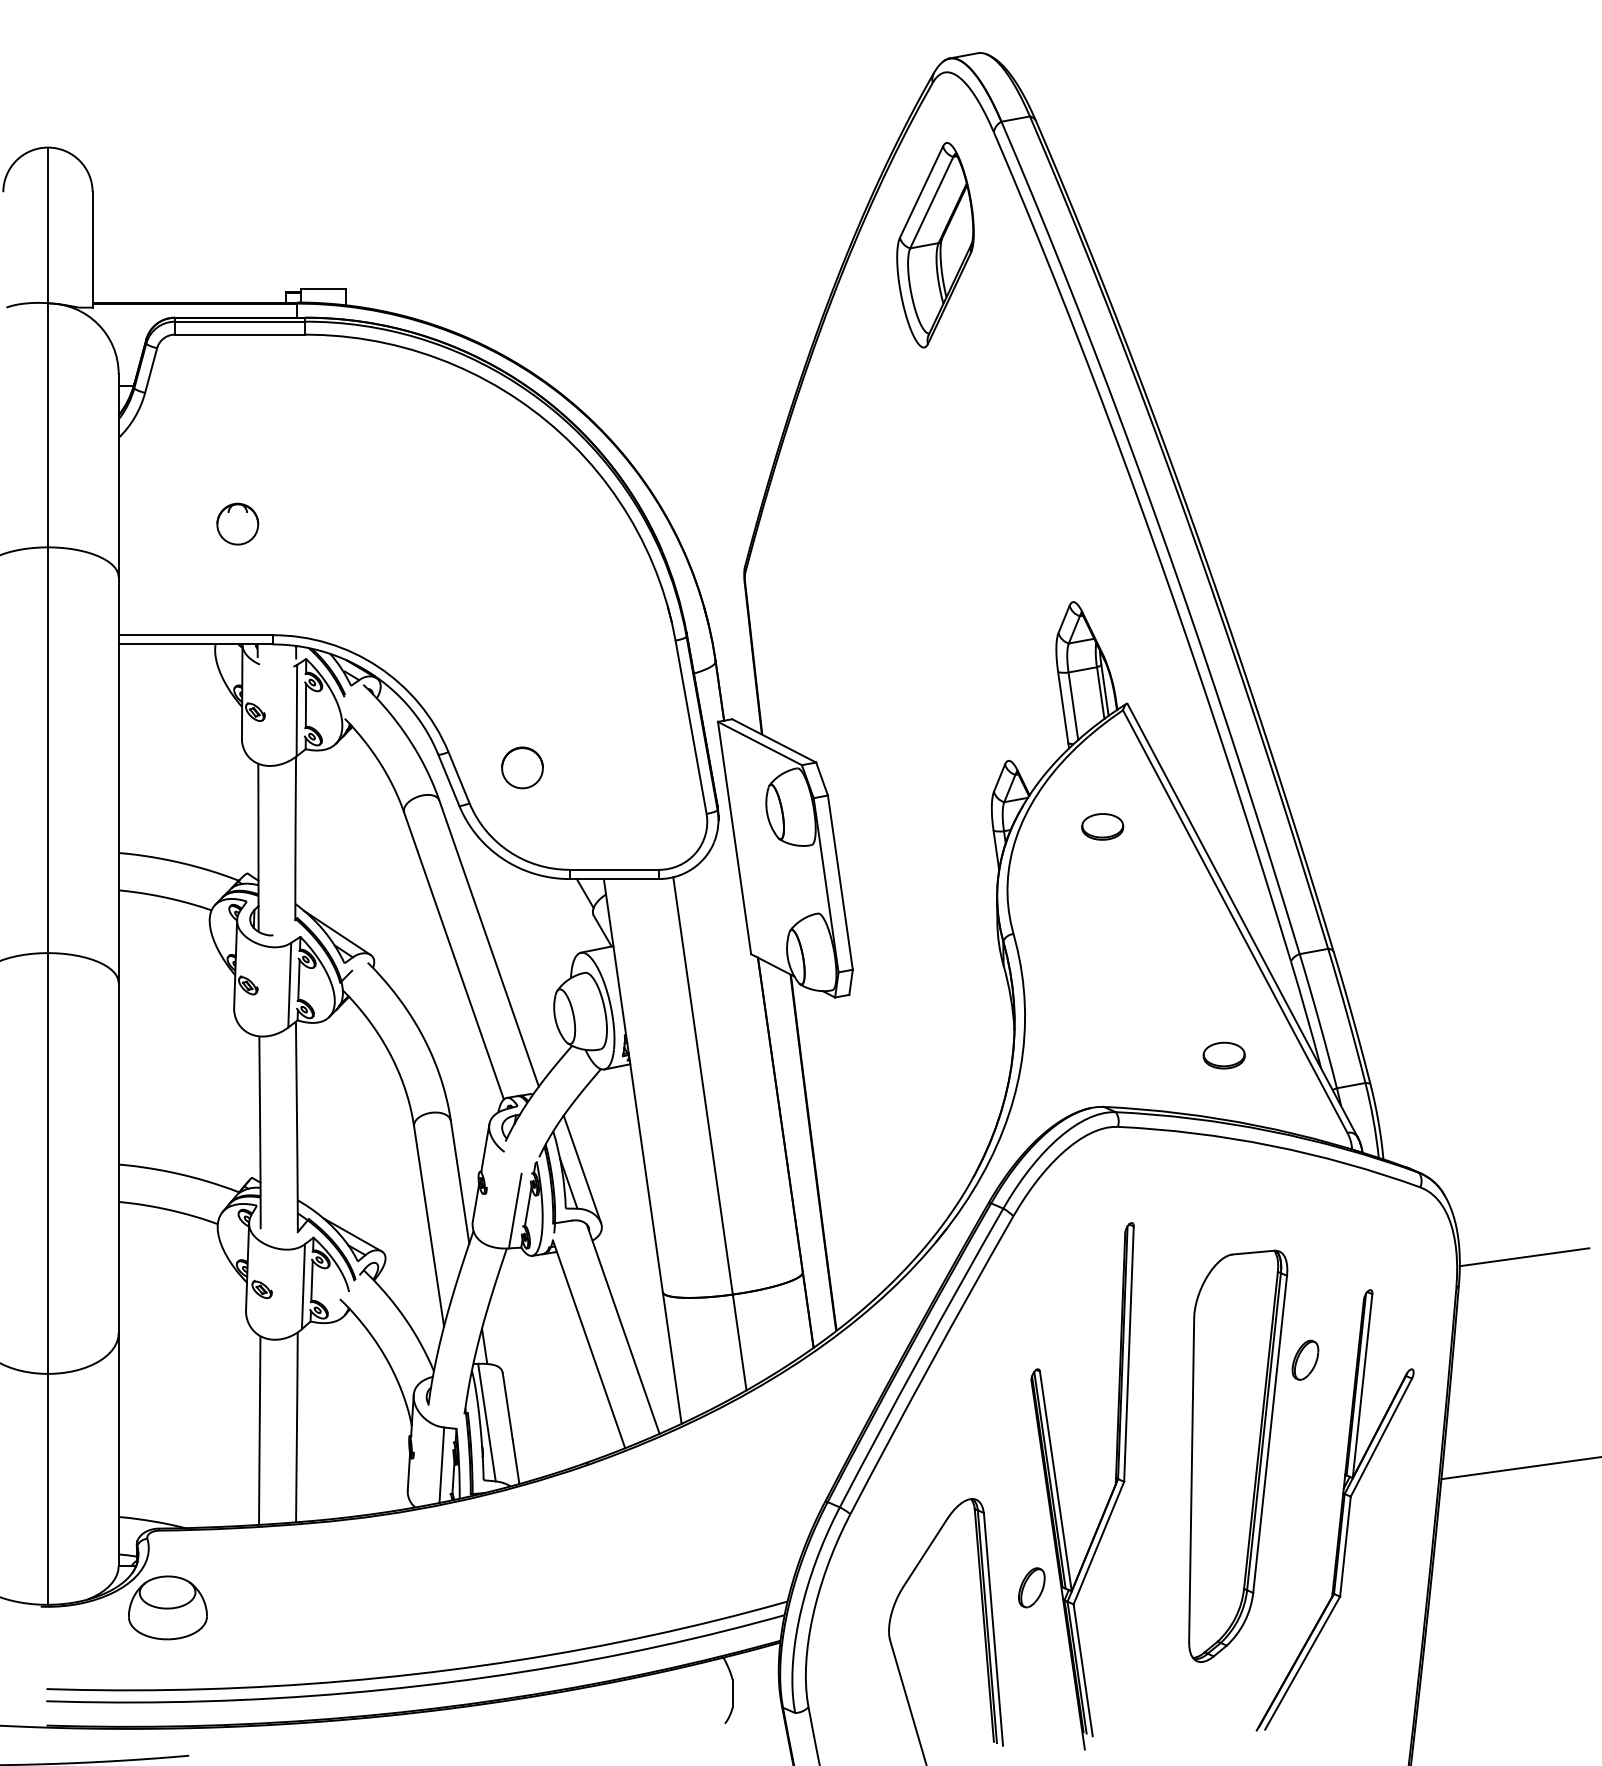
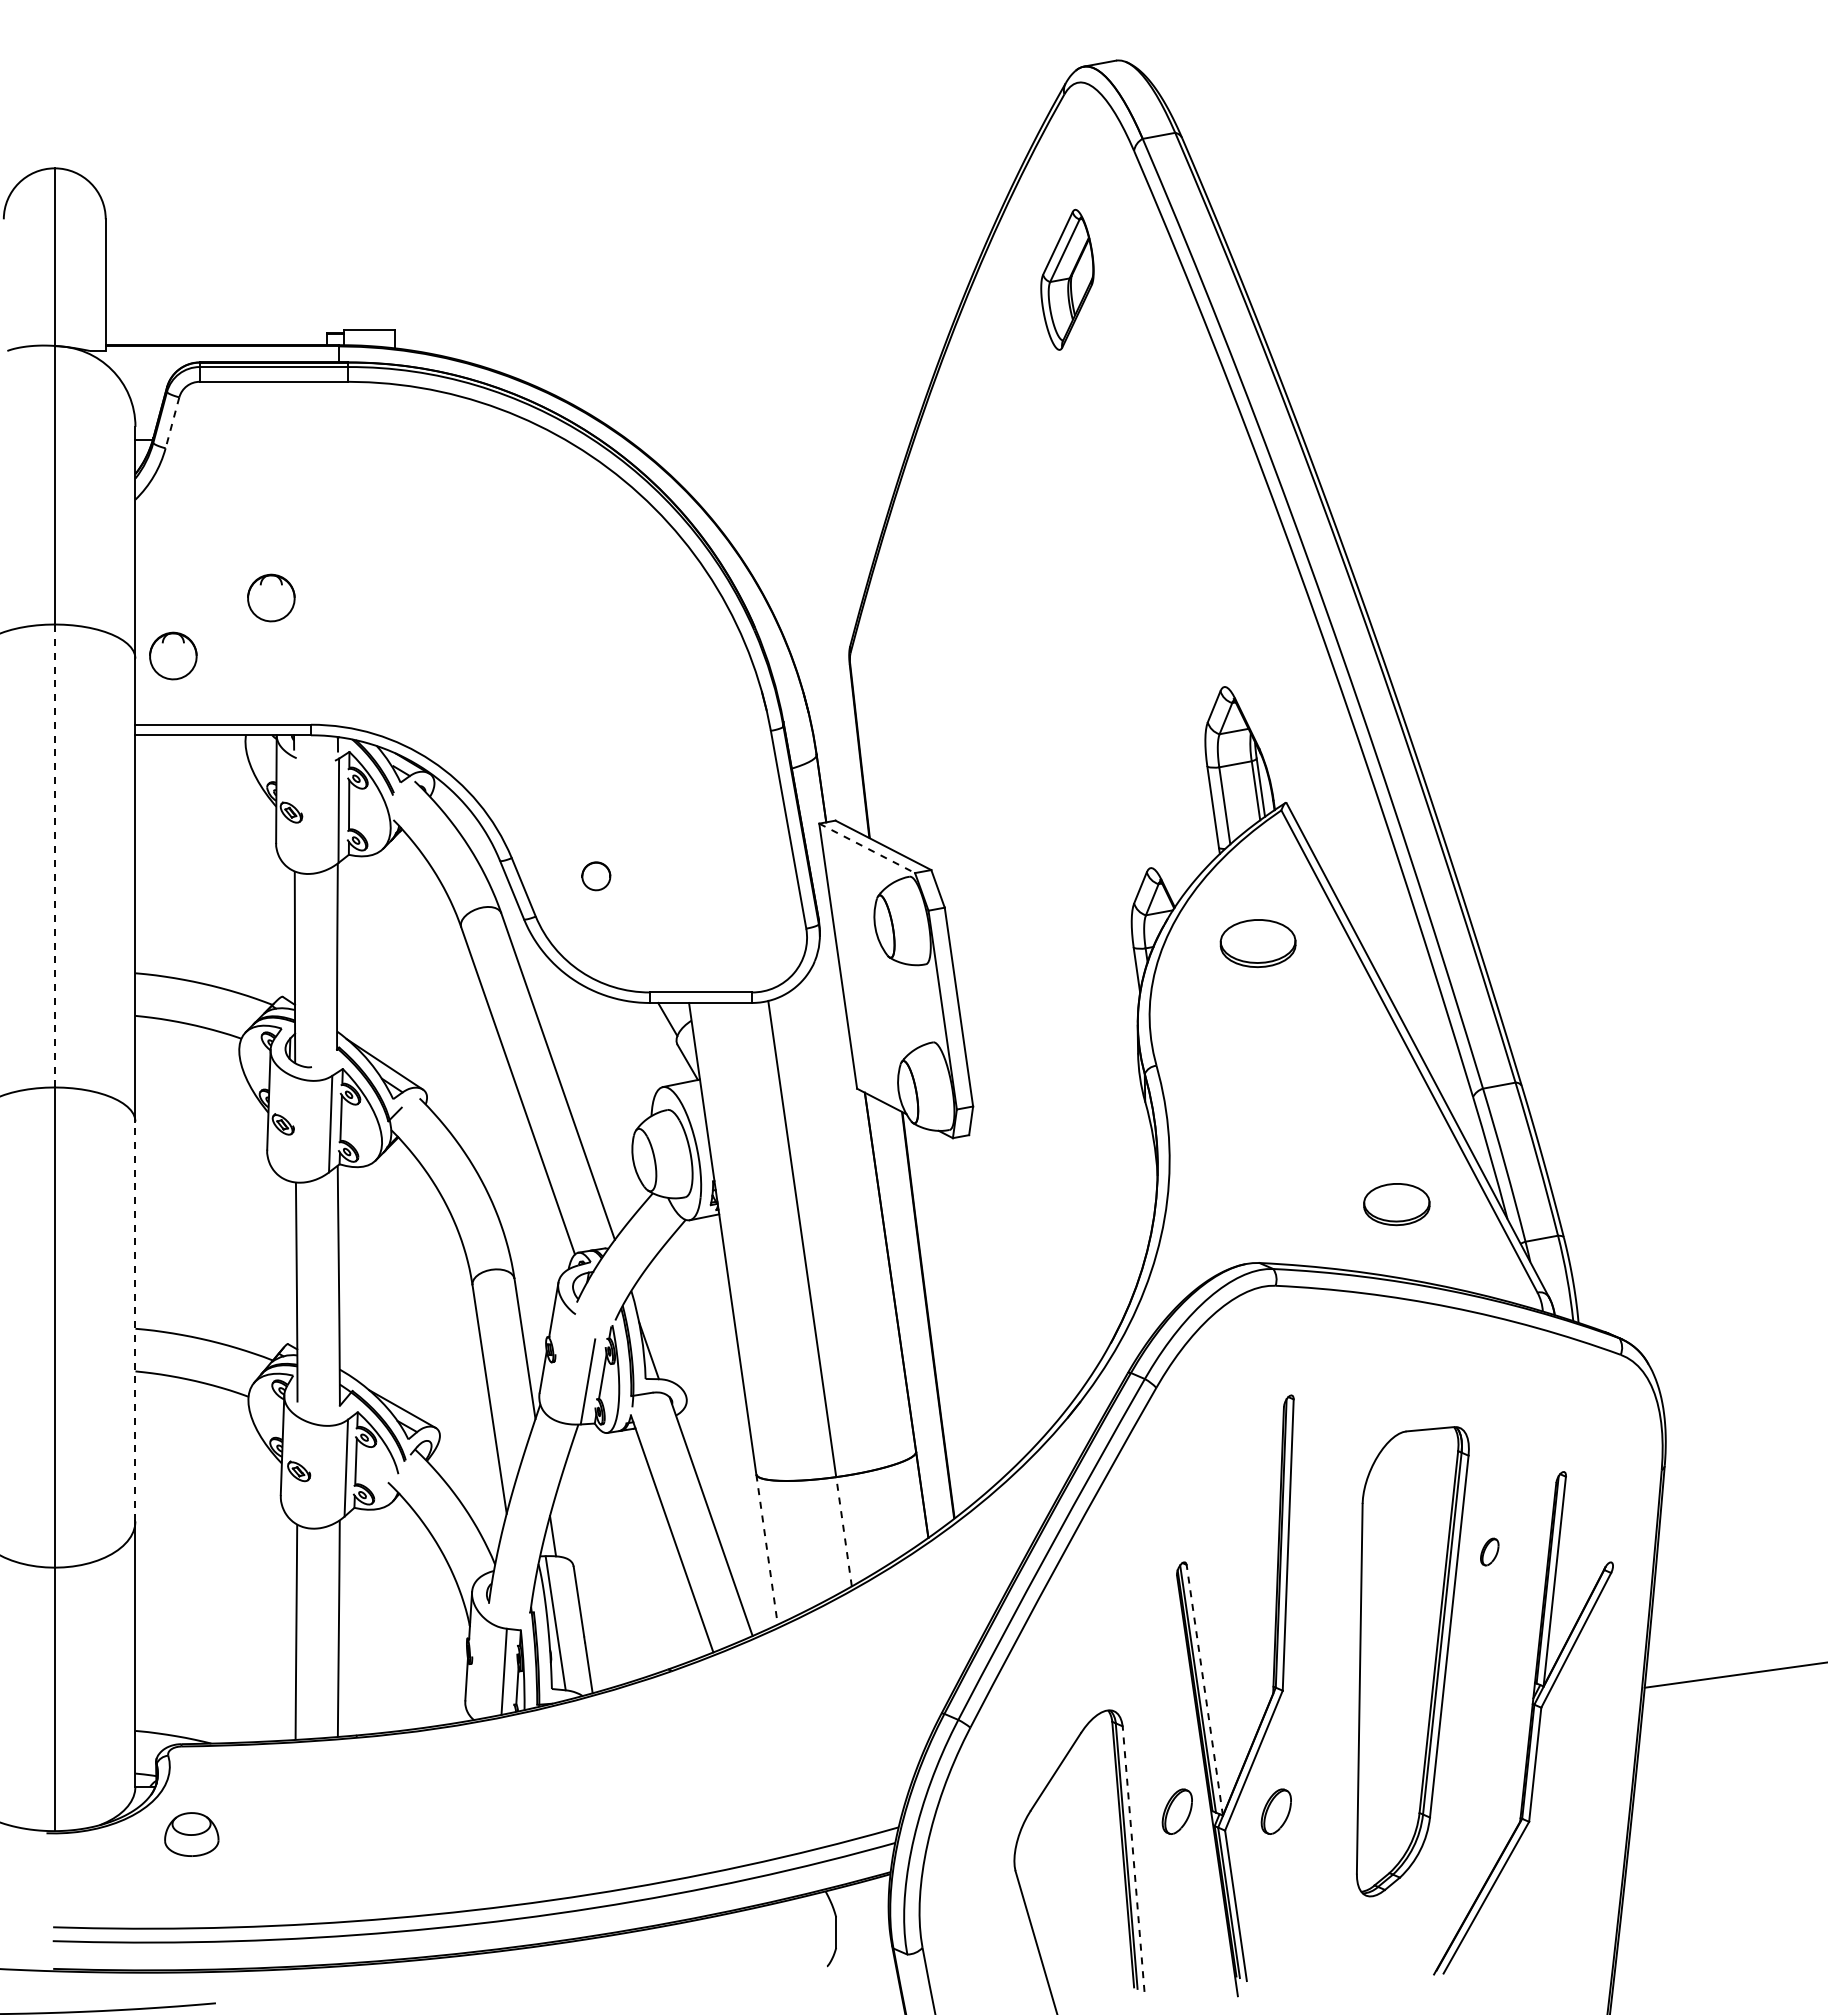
part: (935, 244) -> (1067, 279), size x0.6
line: (151, 371) -> (172, 423), solid -> dashed
part: (152, 574) -> (173, 655), added
line: (760, 743) -> (867, 848), solid -> dashed
line: (47, 749) -> (54, 855), solid -> dashed
part: (522, 768) -> (596, 876), size x0.6
part: (1102, 826) -> (1258, 943), size x1.6
part: (1223, 1055) -> (1396, 1204), size x1.4
line: (118, 1158) -> (135, 1321), solid -> dashed
line: (582, 1168) -> (664, 1333), removed
line: (1524, 1257) -> (1739, 1434), removed
line: (739, 1342) -> (843, 1531), solid -> dashed
line: (672, 1358) -> (767, 1549), solid -> dashed
part: (1305, 1359) -> (1489, 1551), size x0.6
line: (1055, 1481) -> (1204, 1690), solid -> dashed
part: (1117, 1587) -> (1275, 1811), added
part: (167, 1607) -> (191, 1834), size x0.6
line: (993, 1628) -> (1133, 1858), solid -> dashed

